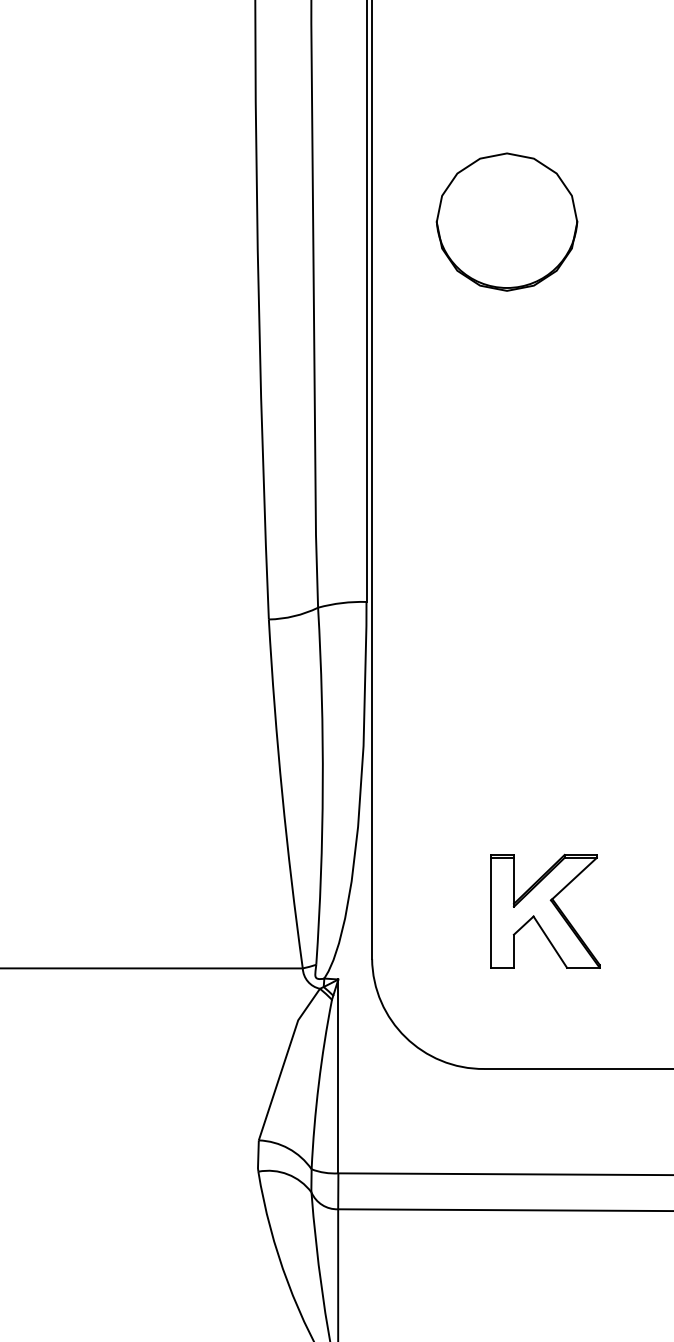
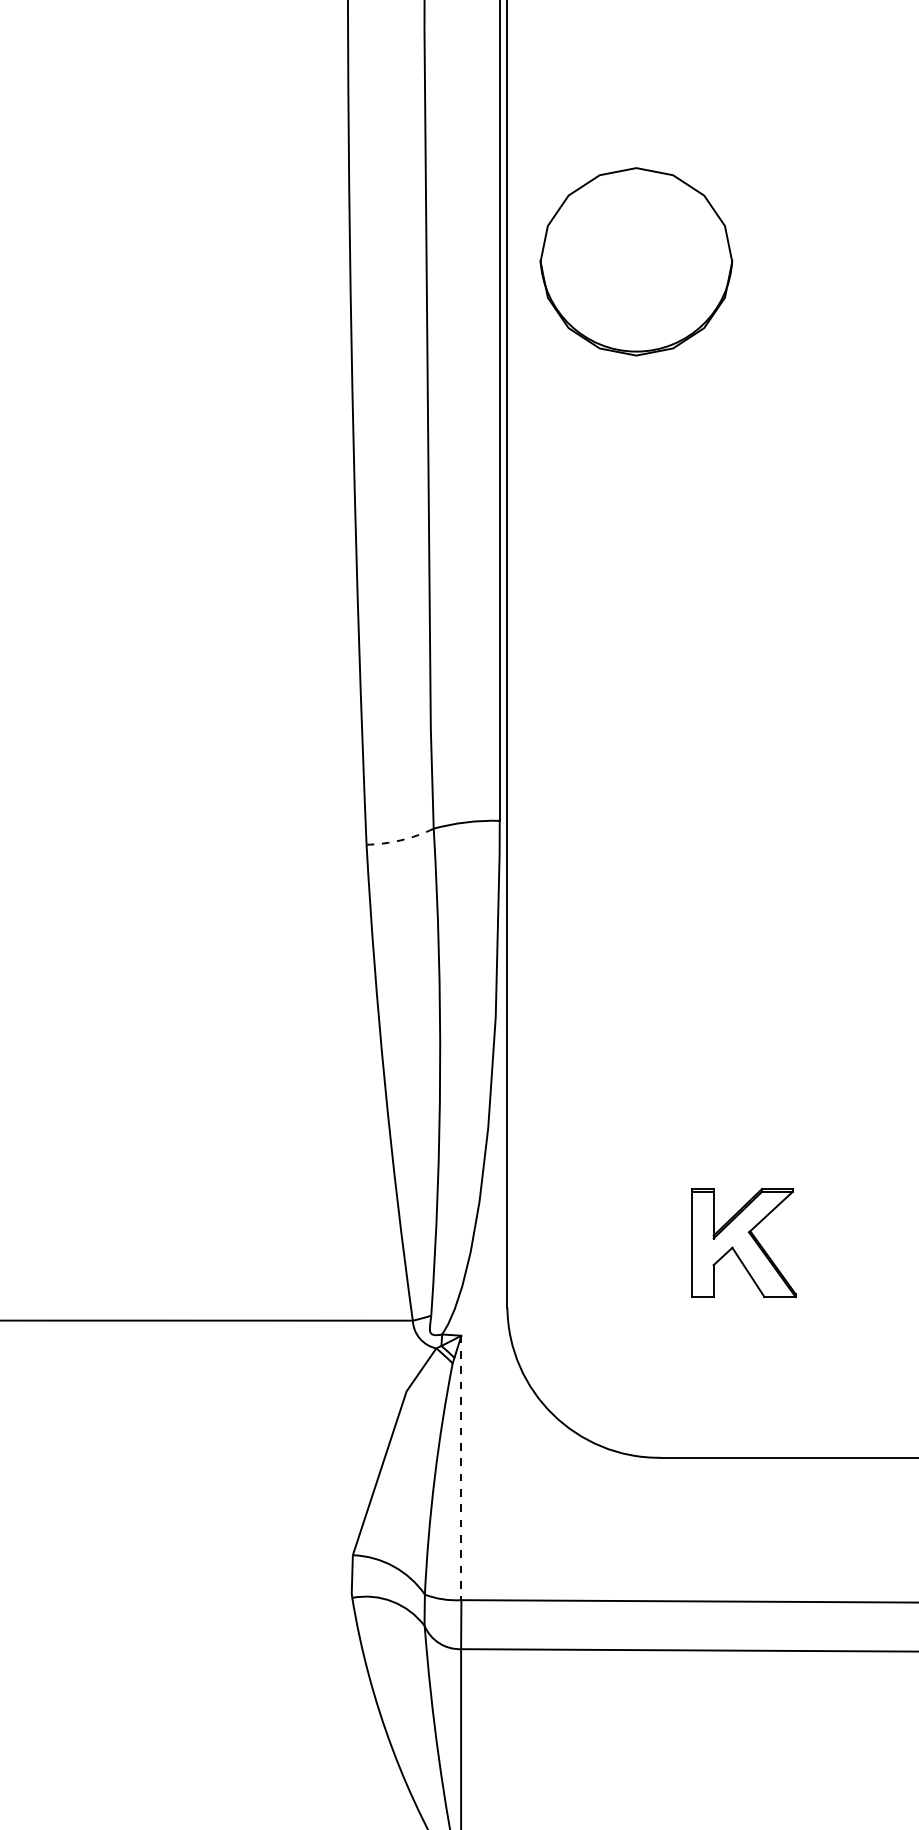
part: (507, 221) -> (636, 261), moved
arc: (294, 616) -> (401, 840), solid -> dashed
part: (545, 911) -> (743, 1242), size x0.7
line: (338, 1076) -> (461, 1468), solid -> dashed

